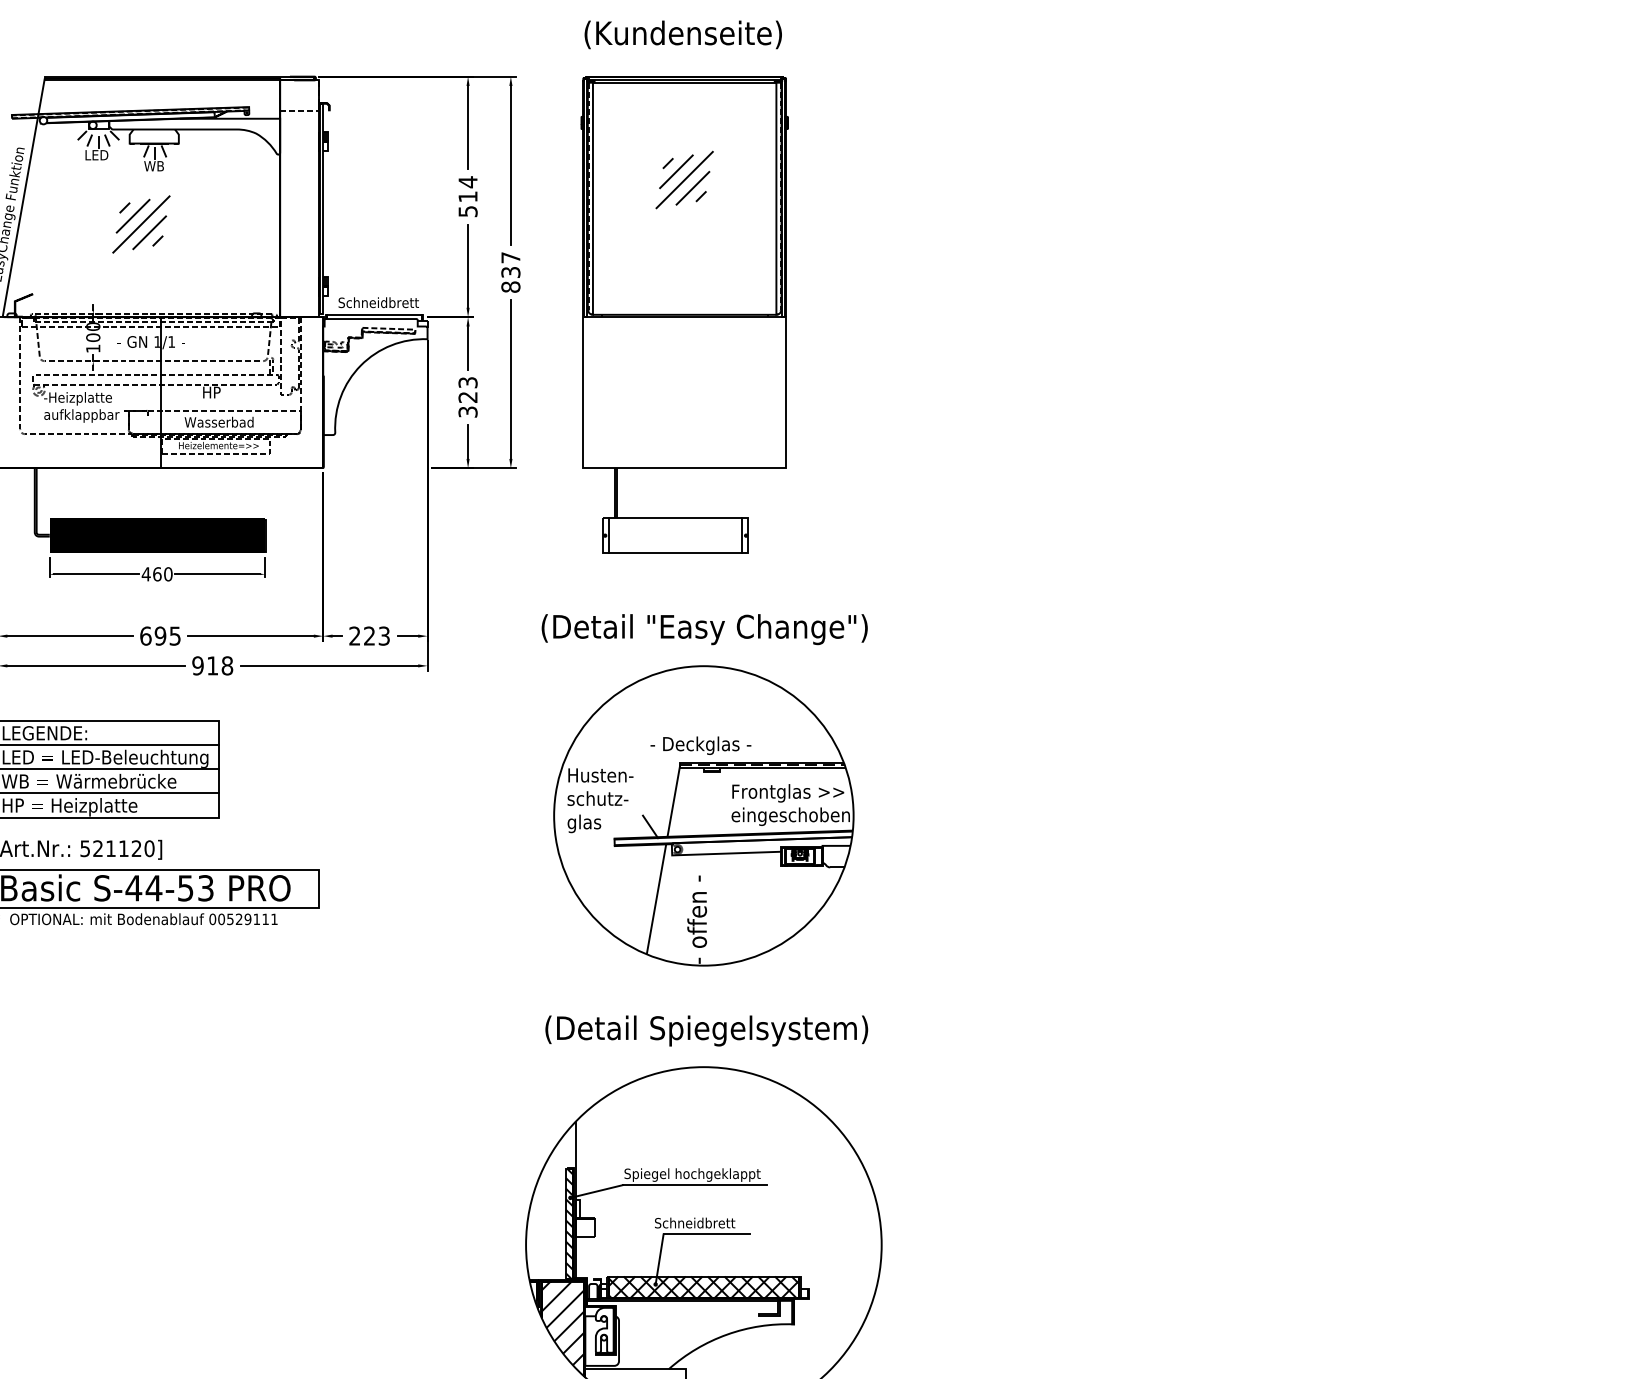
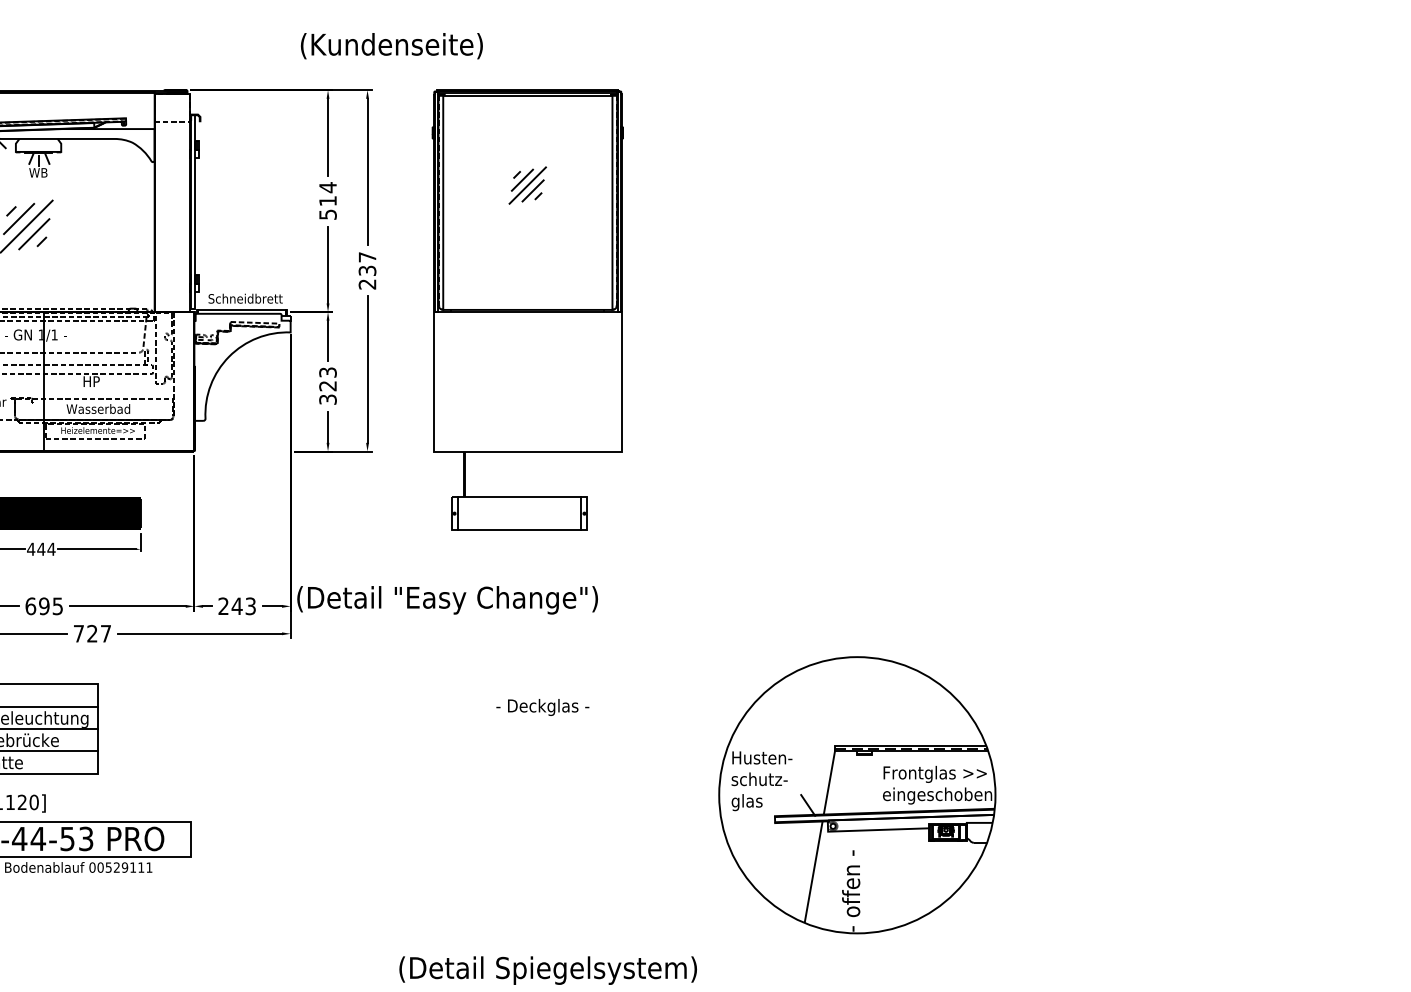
text: (682, 34) -> (391, 45), moved
part: (684, 179) -> (527, 185), size x0.7
text: (510, 286) -> (367, 283), 837 -> 237
text: (162, 574) -> (46, 549), 460 -> 444
text: (704, 629) -> (447, 600), moved
text: (369, 635) -> (237, 605), 223 -> 243
text: (212, 665) -> (92, 633), 918 -> 727
part: (703, 815) -> (857, 794), moved

